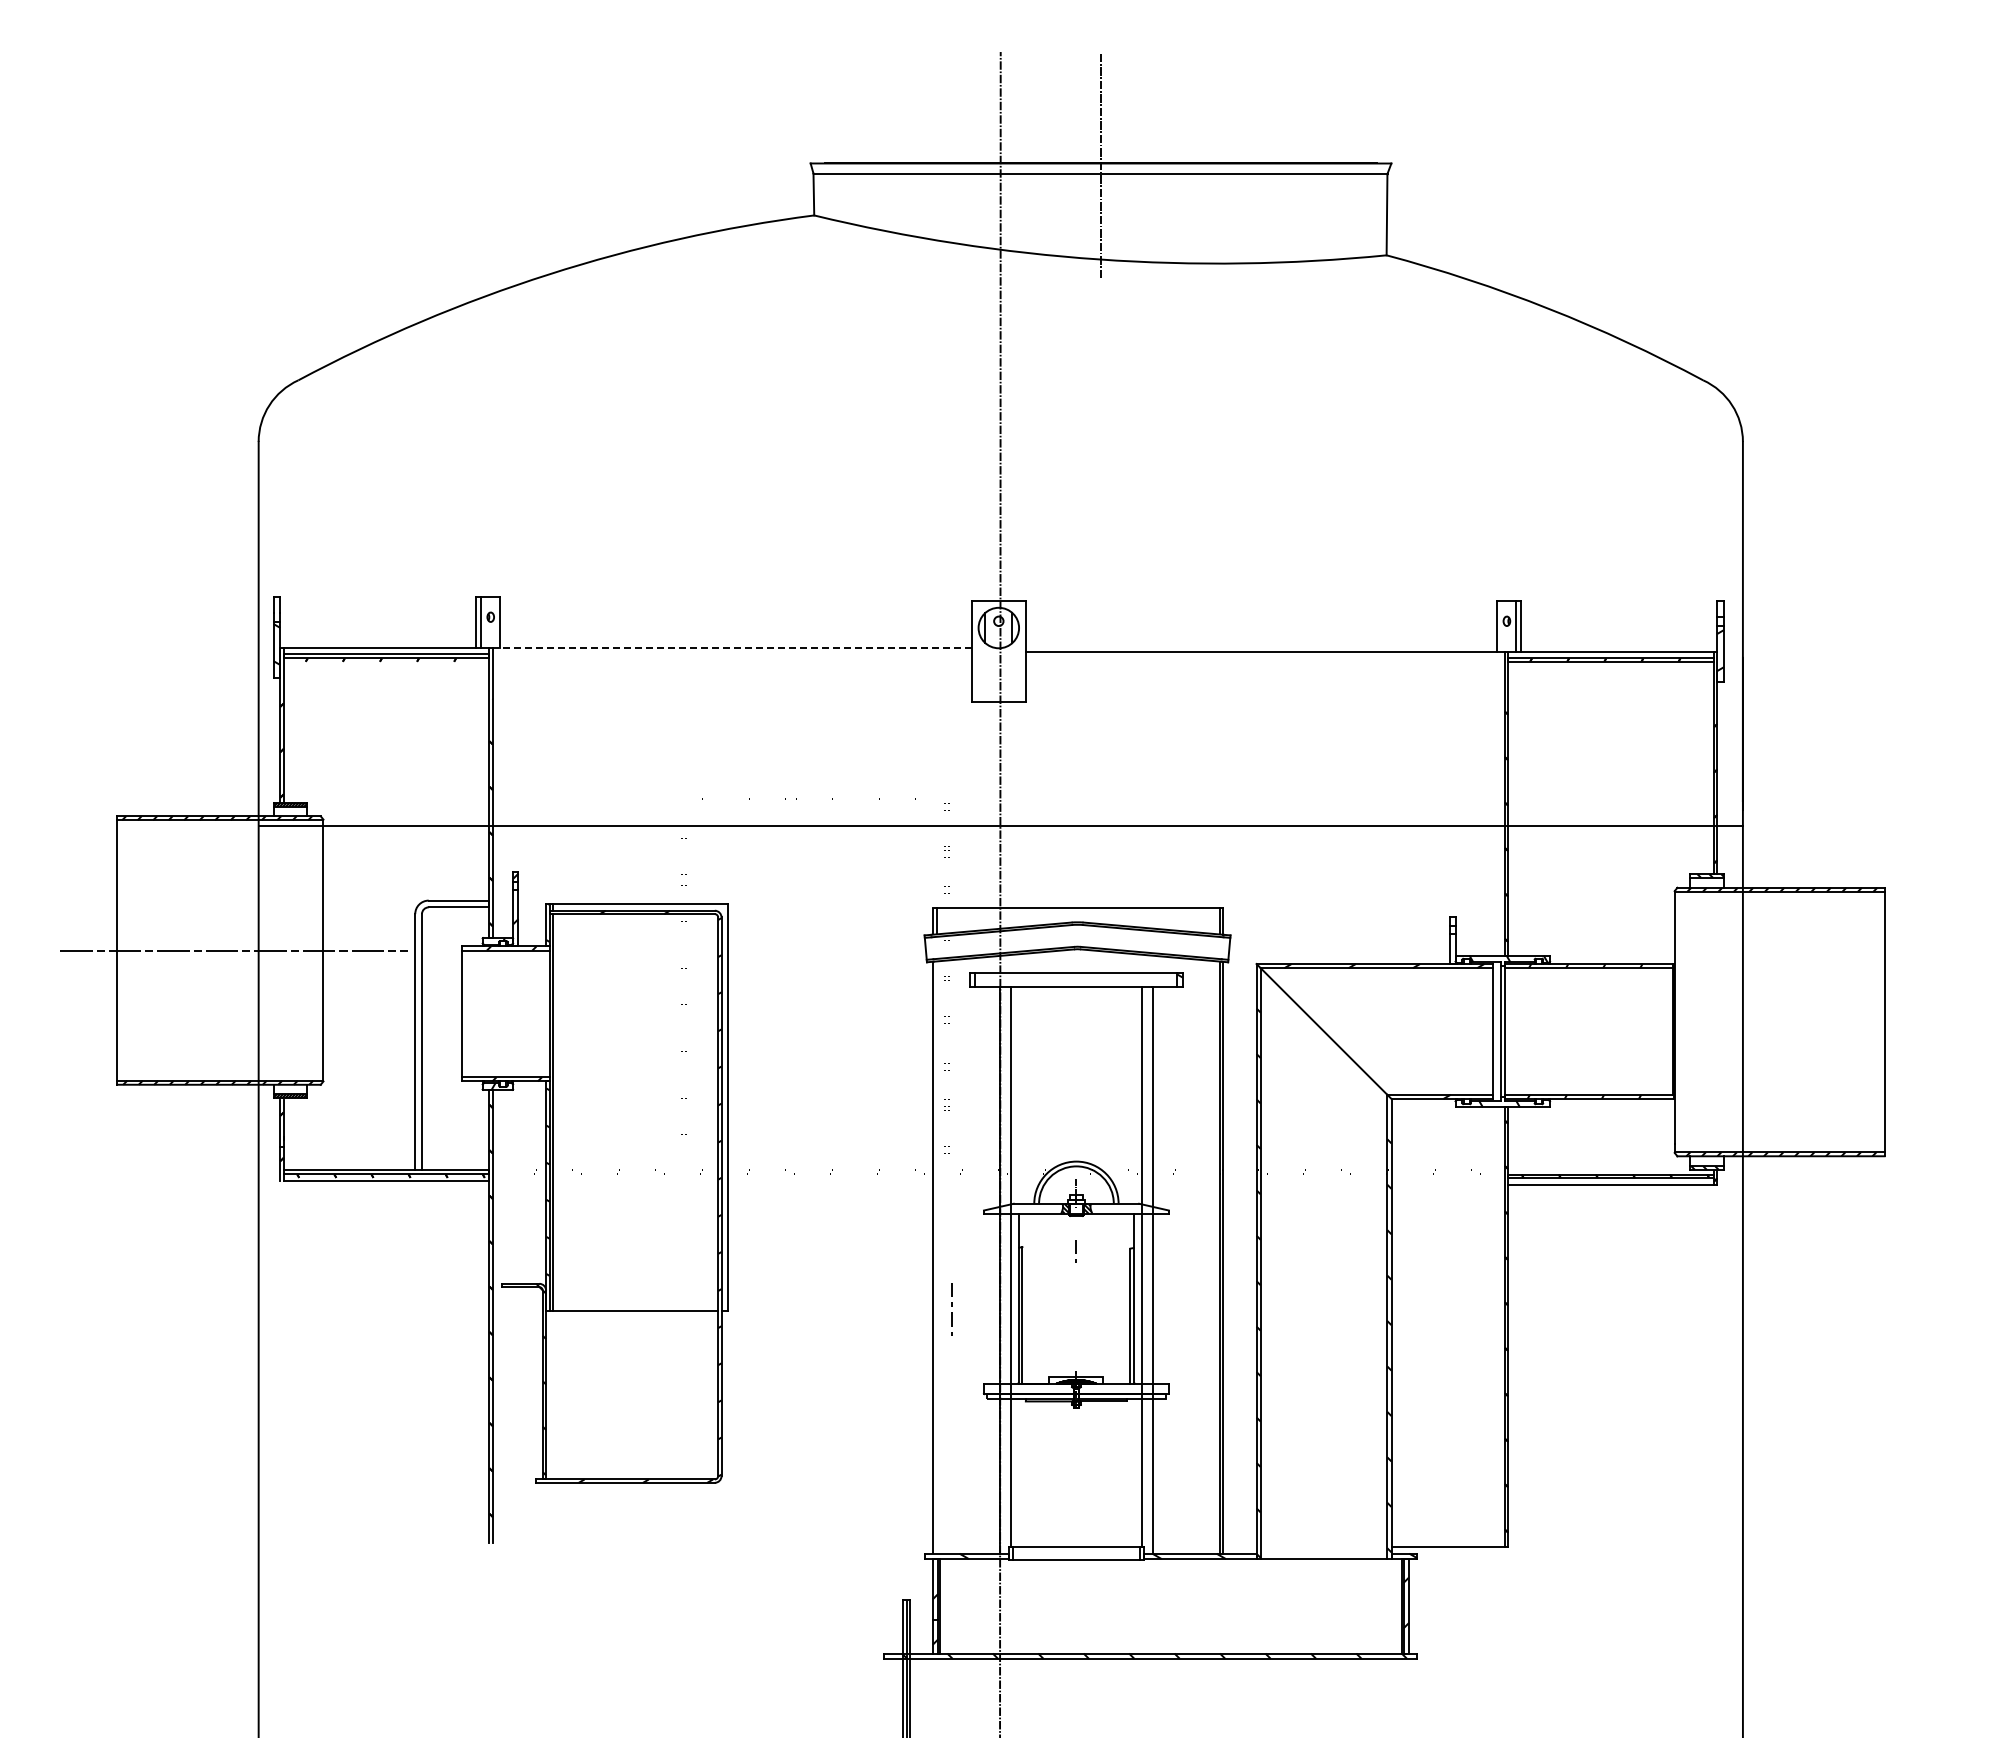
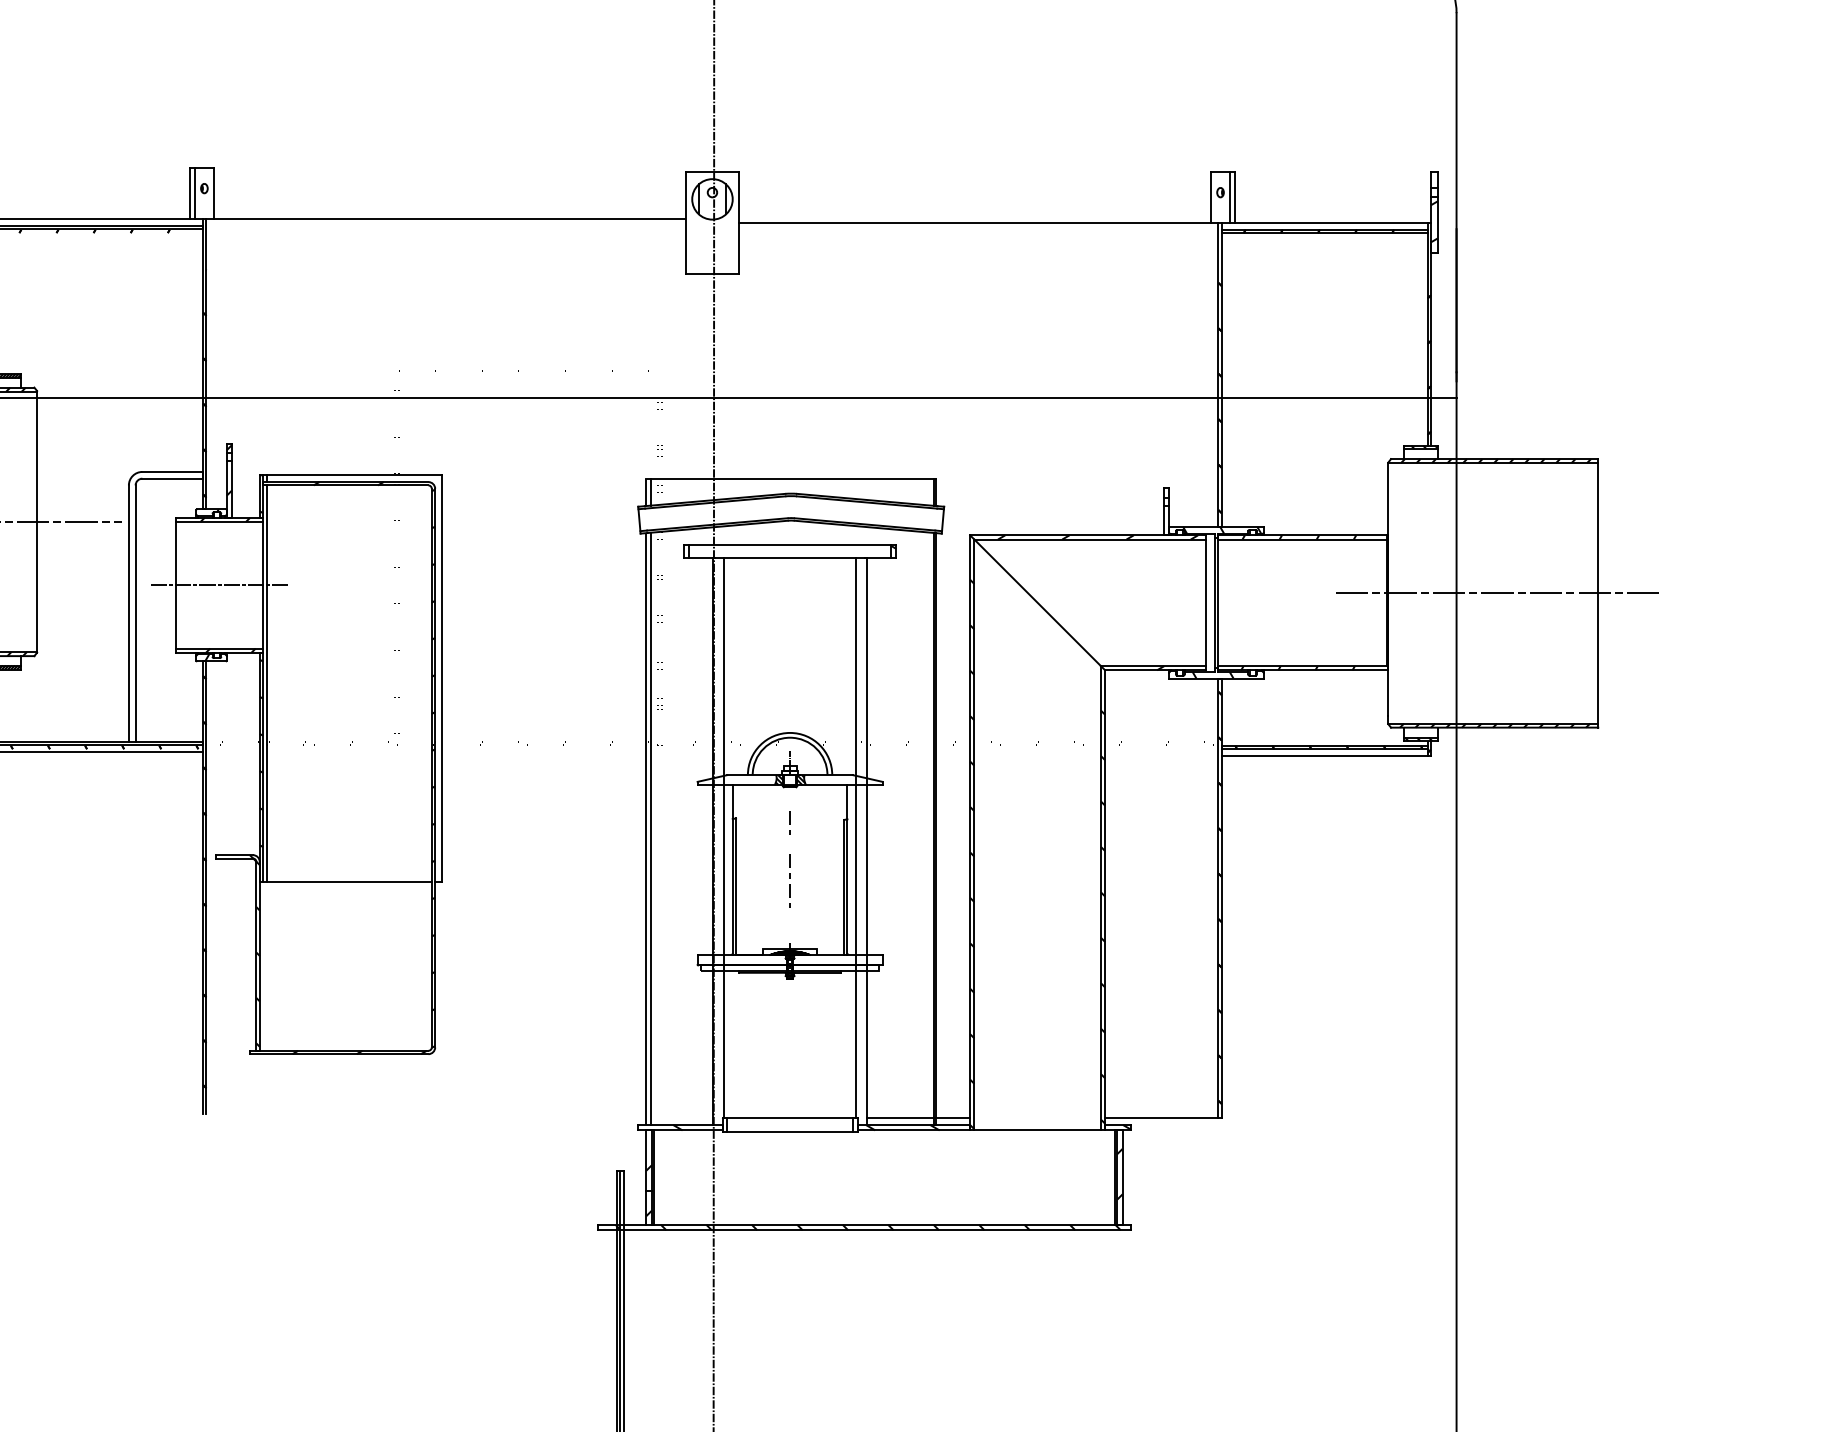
line: (732, 647) -> (446, 218), dashed -> solid
line: (505, 1013) -> (219, 584), added
line: (1782, 1022) -> (1496, 593), added
line: (937, 1257) -> (651, 828), added
line: (951, 1306) -> (789, 877), moved
line: (1204, 1546) -> (918, 1117), added

